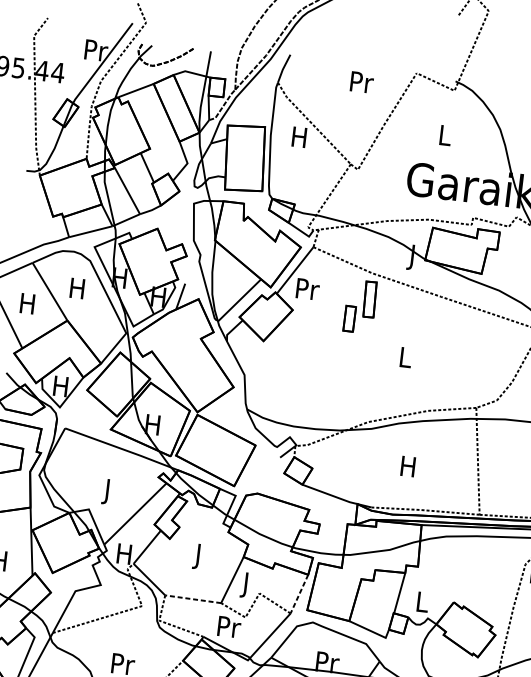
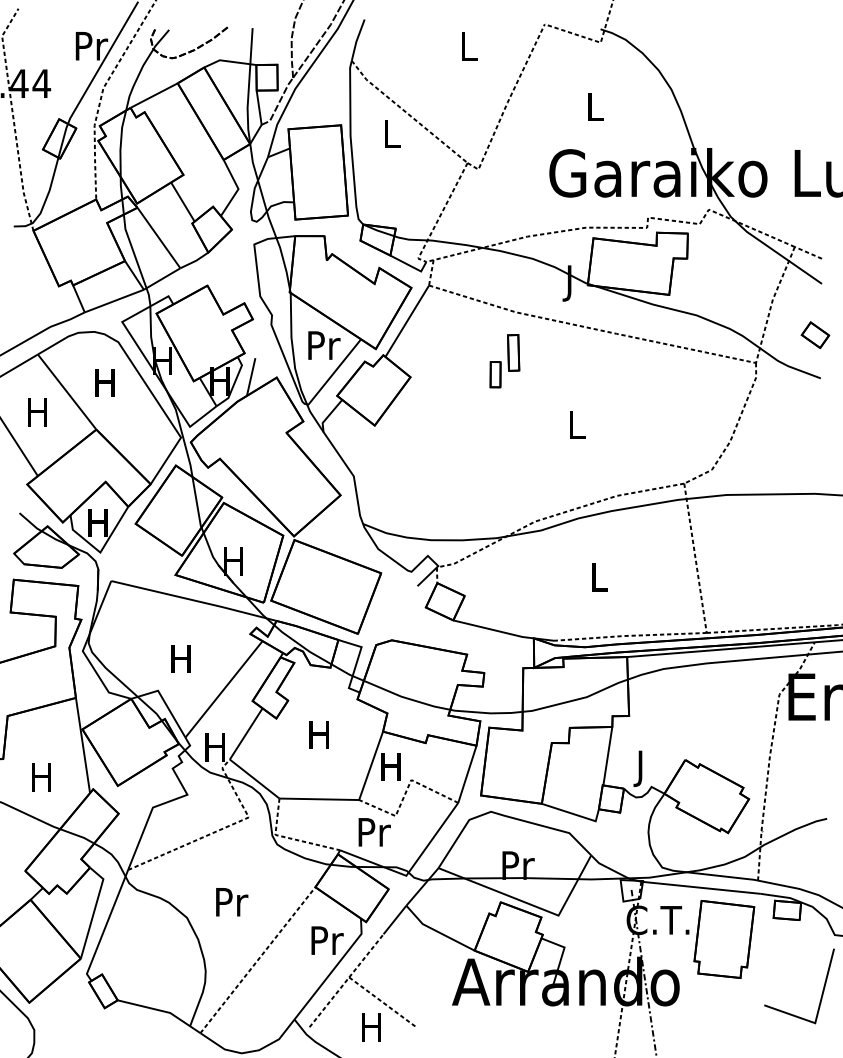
text: (361, 82) -> (469, 46), Pr -> L
text: (299, 137) -> (390, 133), H -> L
text: (308, 289) -> (324, 345), moved
part: (360, 306) -> (504, 361), size x0.71
text: (408, 466) -> (598, 577), H -> L
text: (107, 491) -> (180, 662), J -> H
text: (197, 556) -> (318, 738), J -> H
text: (245, 585) -> (390, 770), J -> H
line: (299, 594) -> (467, 774), dashed -> solid
line: (193, 599) -> (319, 799), dashed -> solid
text: (422, 604) -> (641, 768), L -> J

